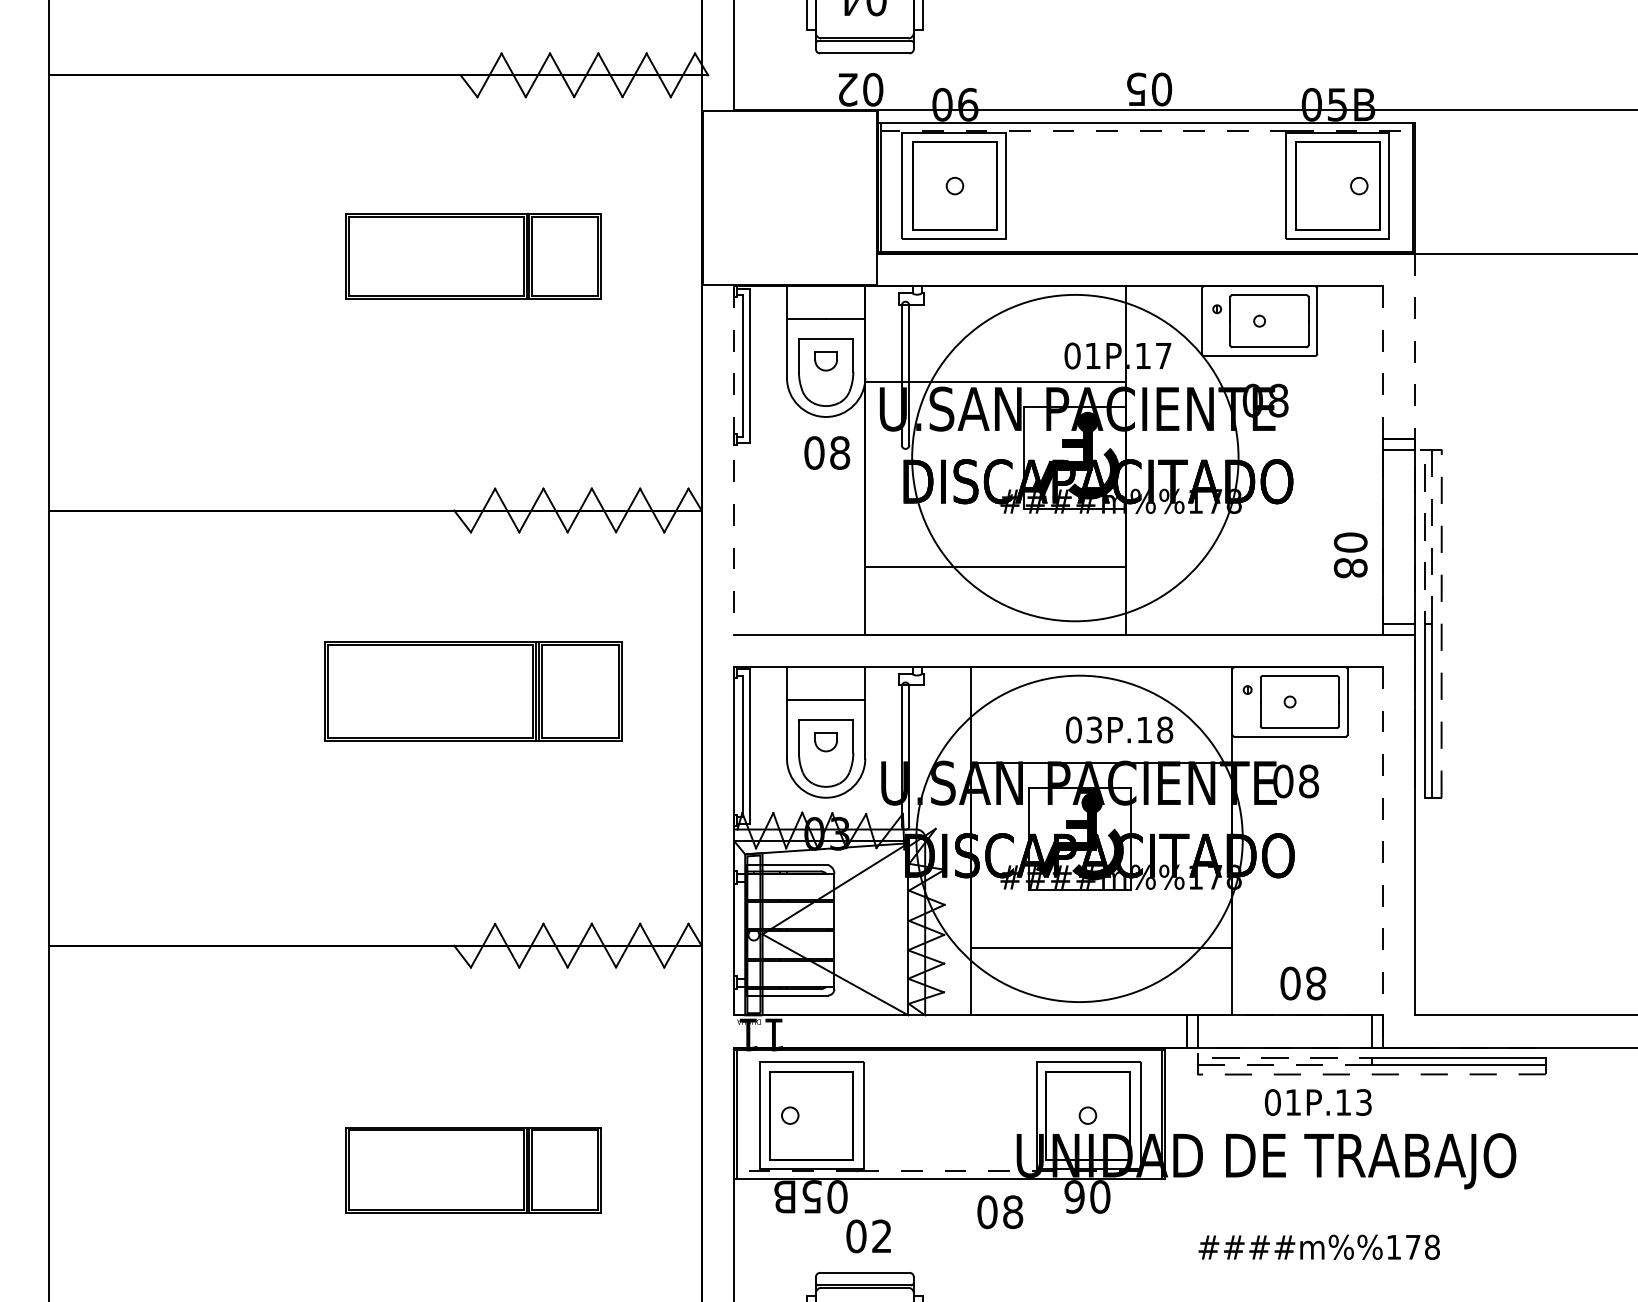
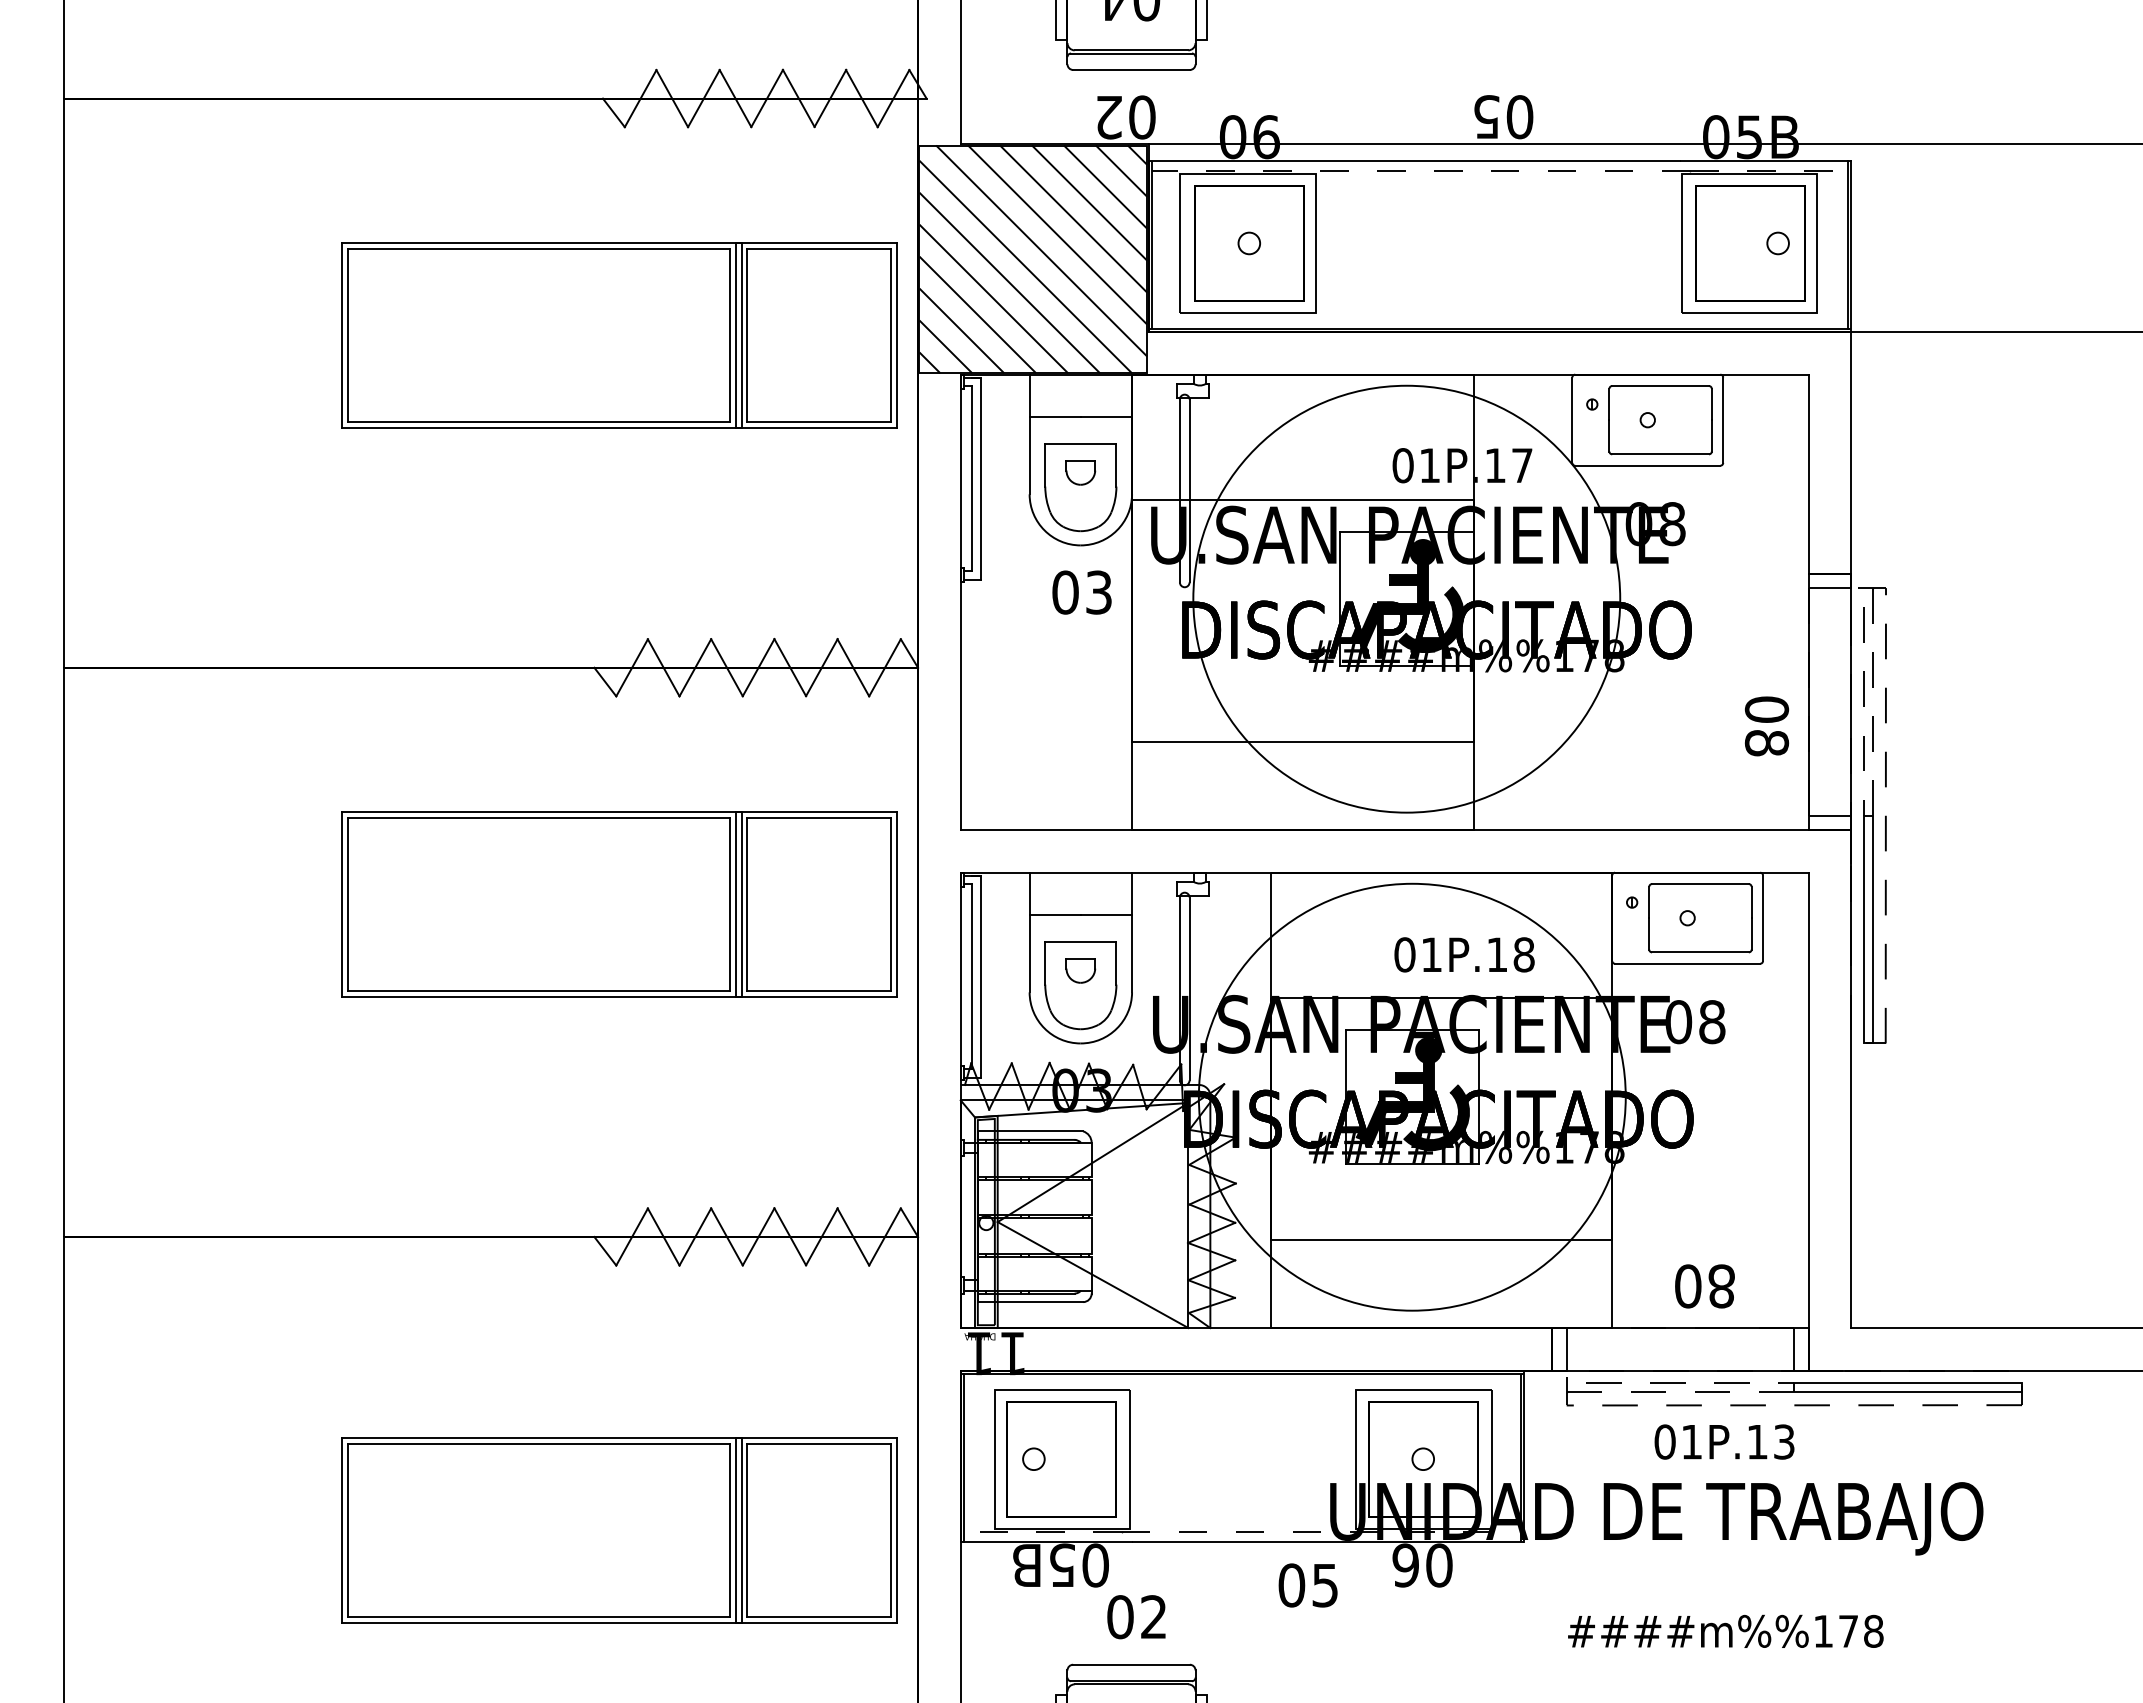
hatch: (789, 198) -> (1033, 259), added
part: (473, 256) -> (619, 335), size x1.67
line: (1415, 345) -> (1851, 452), dashed -> solid
line: (1382, 362) -> (1808, 474), dashed -> solid
text: (840, 452) -> (1099, 592), 08 -> 03
line: (734, 460) -> (960, 602), dashed -> solid
part: (473, 691) -> (619, 904), size x1.43
text: (1094, 729) -> (1431, 954), 03P.18 -> 01P.18
line: (1382, 858) -> (1808, 1122), dashed -> solid
part: (473, 1170) -> (619, 1530), size x1.67
text: (1013, 1212) -> (1325, 1585), 08 -> 05

